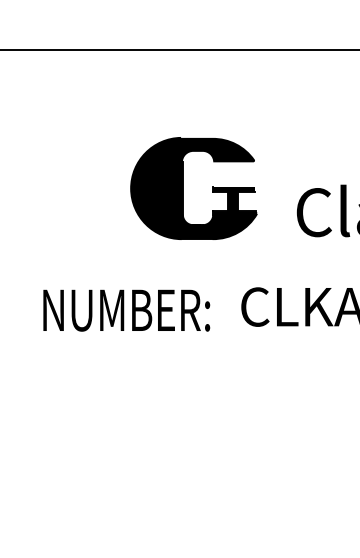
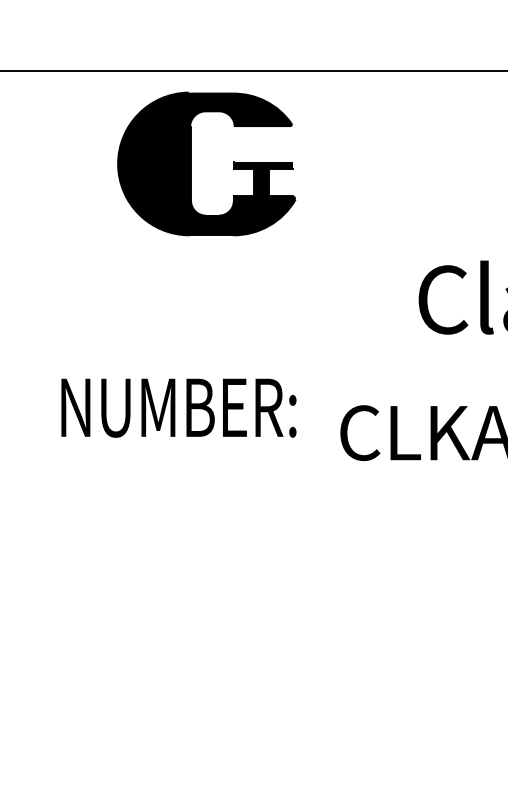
part: (183, 188) -> (191, 163), moved
text: (126, 310) -> (178, 407), moved

